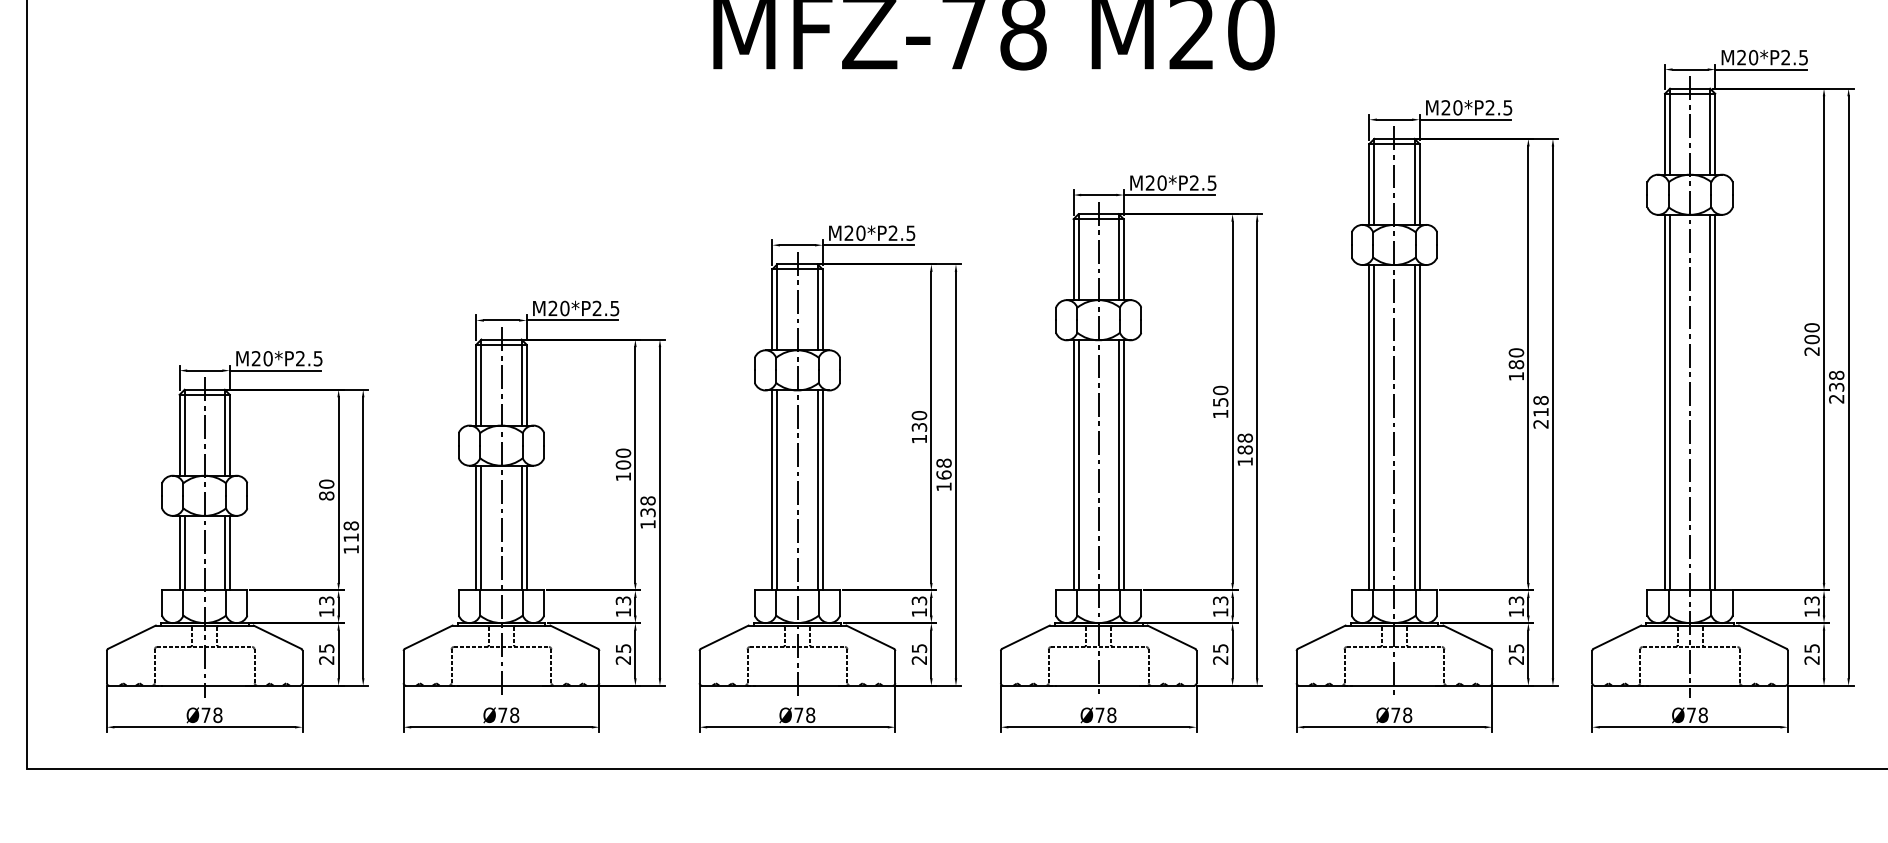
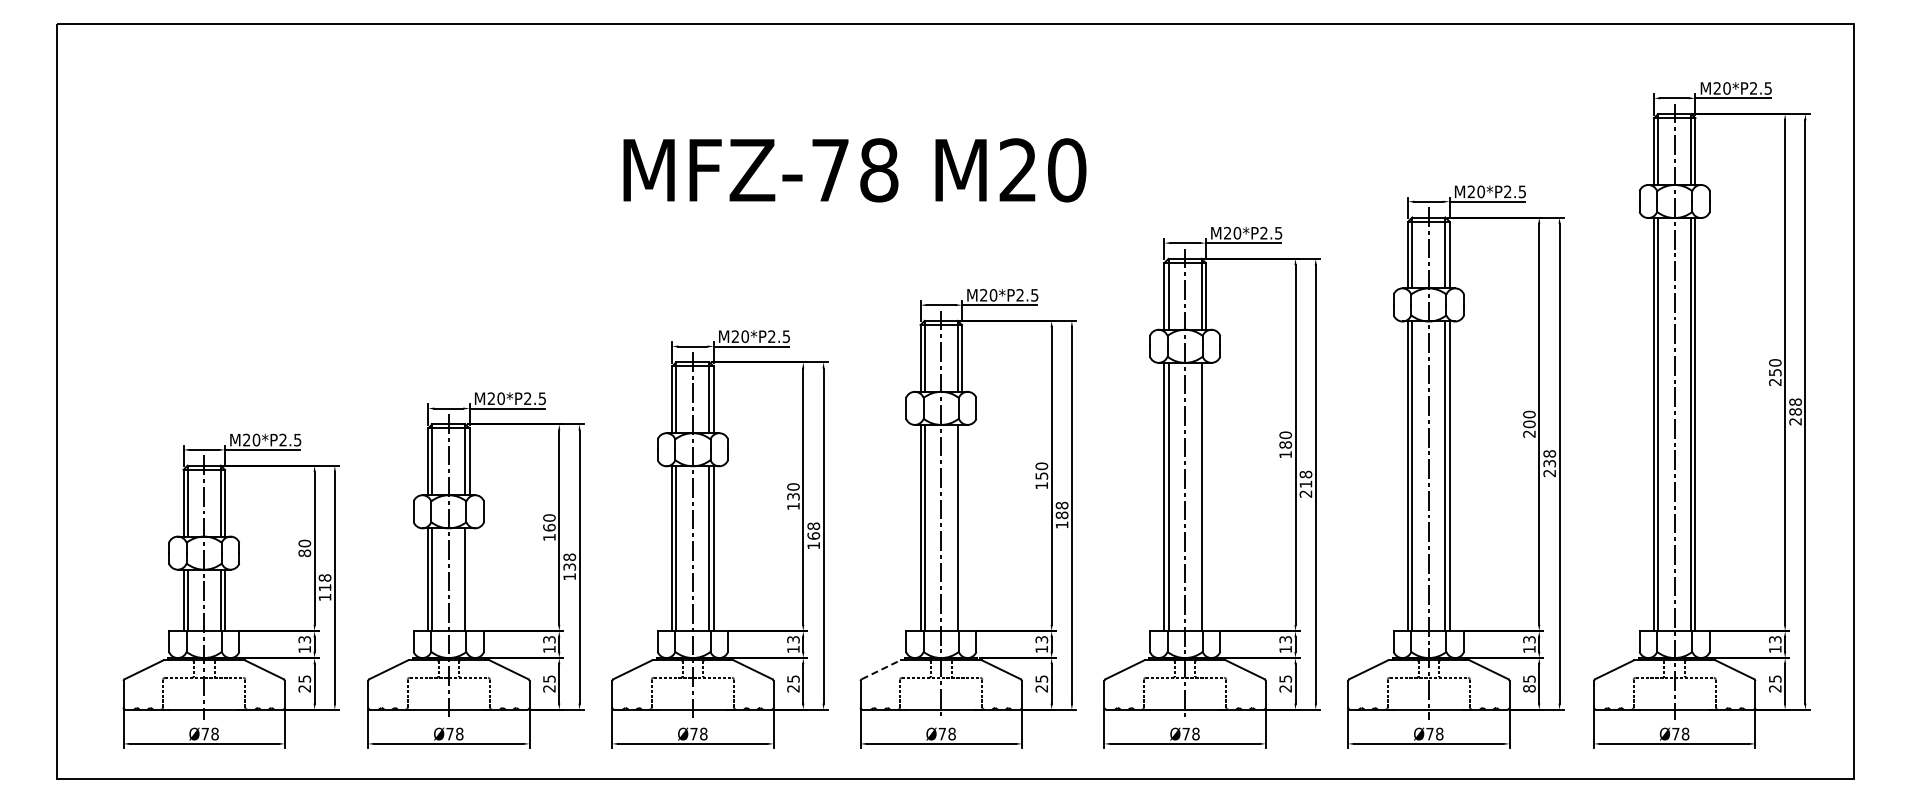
line: (1419, 427) -> (1205, 496), removed
text: (623, 464) -> (549, 527), 100 -> 160
line: (1123, 464) -> (961, 527), removed
line: (526, 527) -> (469, 579), removed
line: (1026, 636) -> (881, 669), solid -> dashed
text: (1812, 659) -> (1529, 688), 25 -> 85

